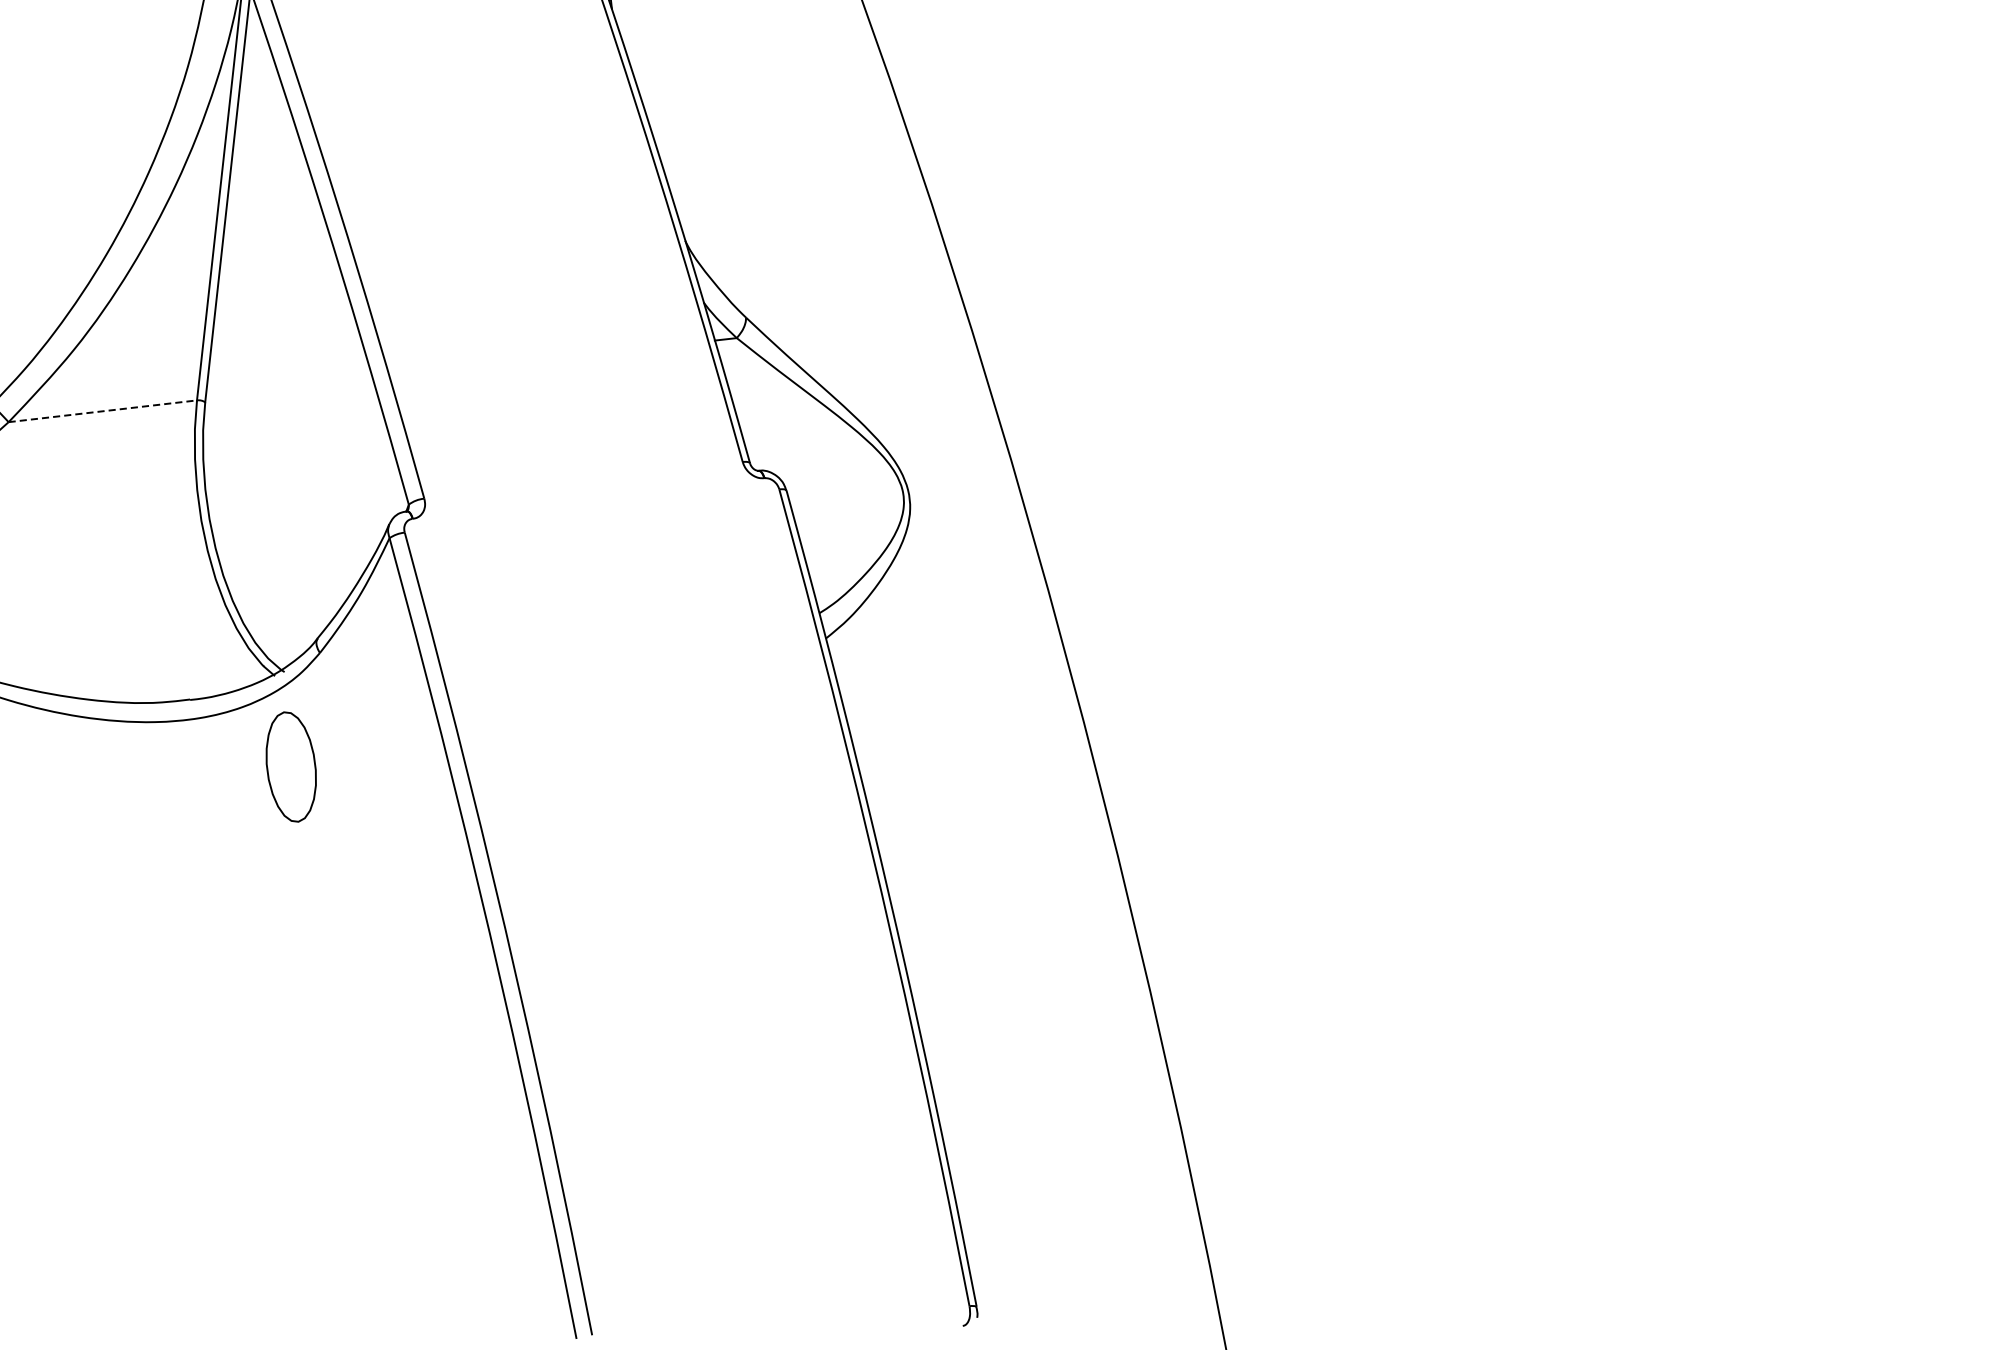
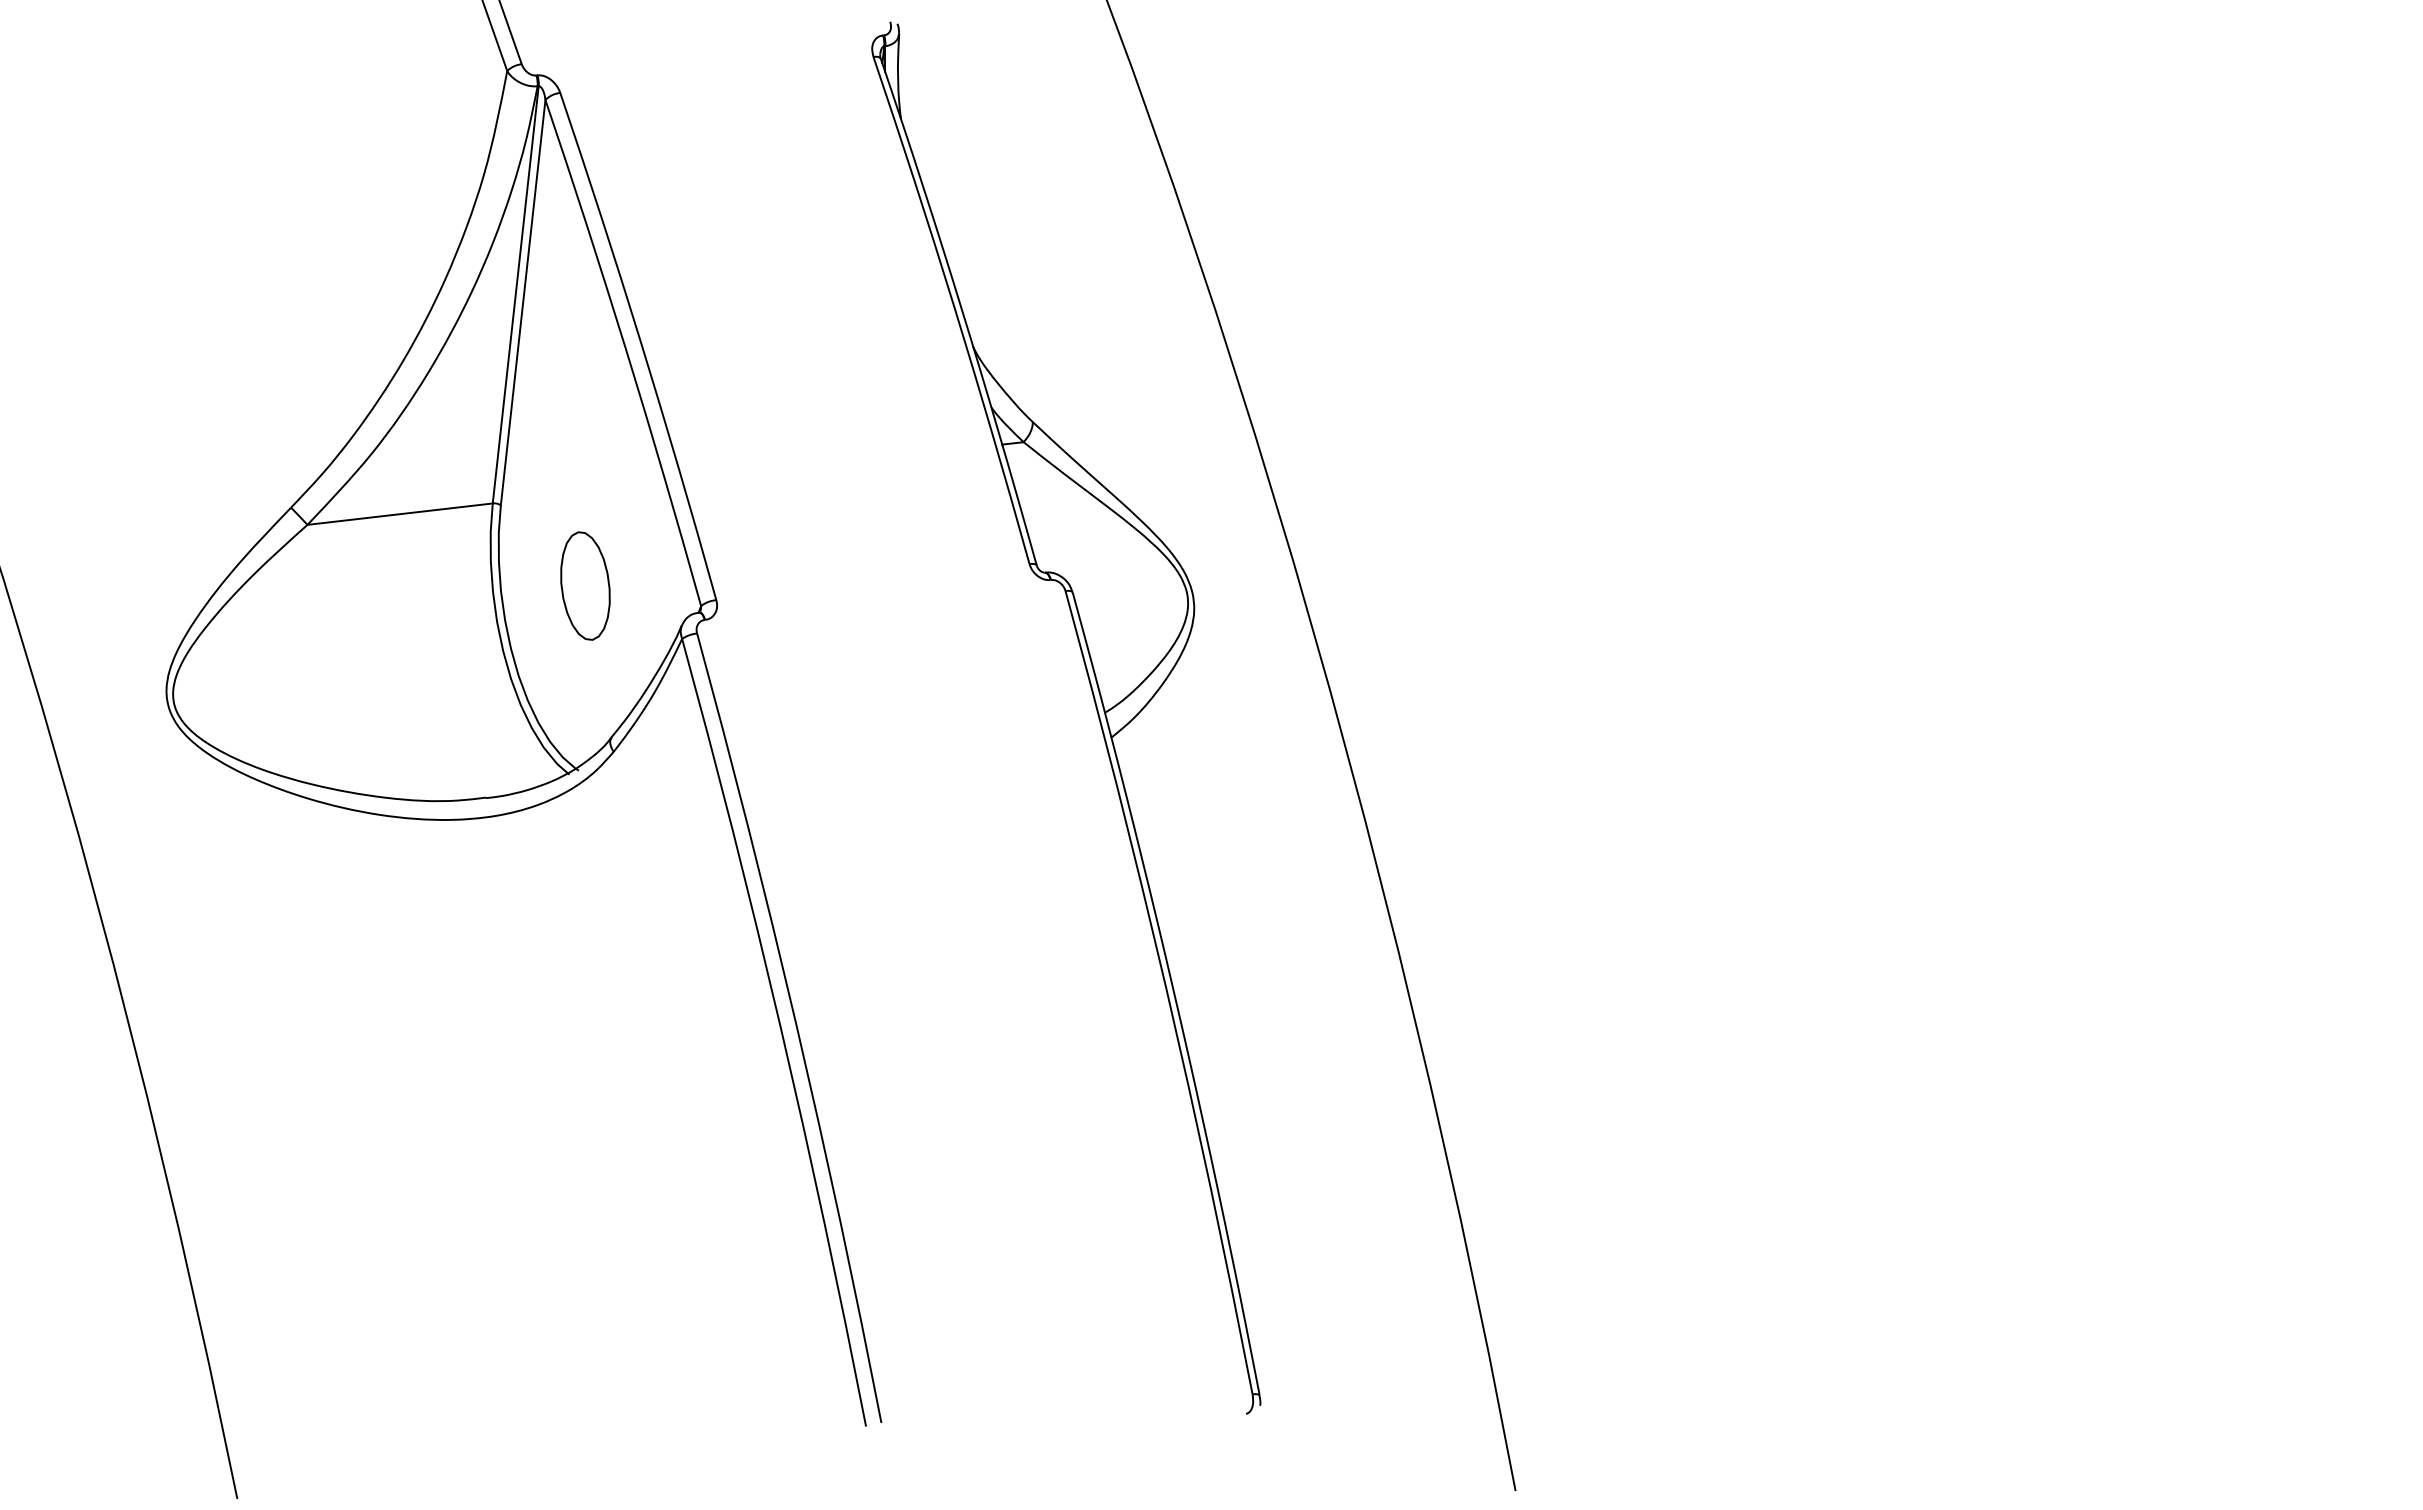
line: (103, 411) -> (400, 514), dashed -> solid
part: (291, 766) -> (585, 585), moved

